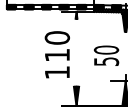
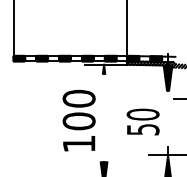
text: (56, 55) -> (78, 121), 110 -> 100

